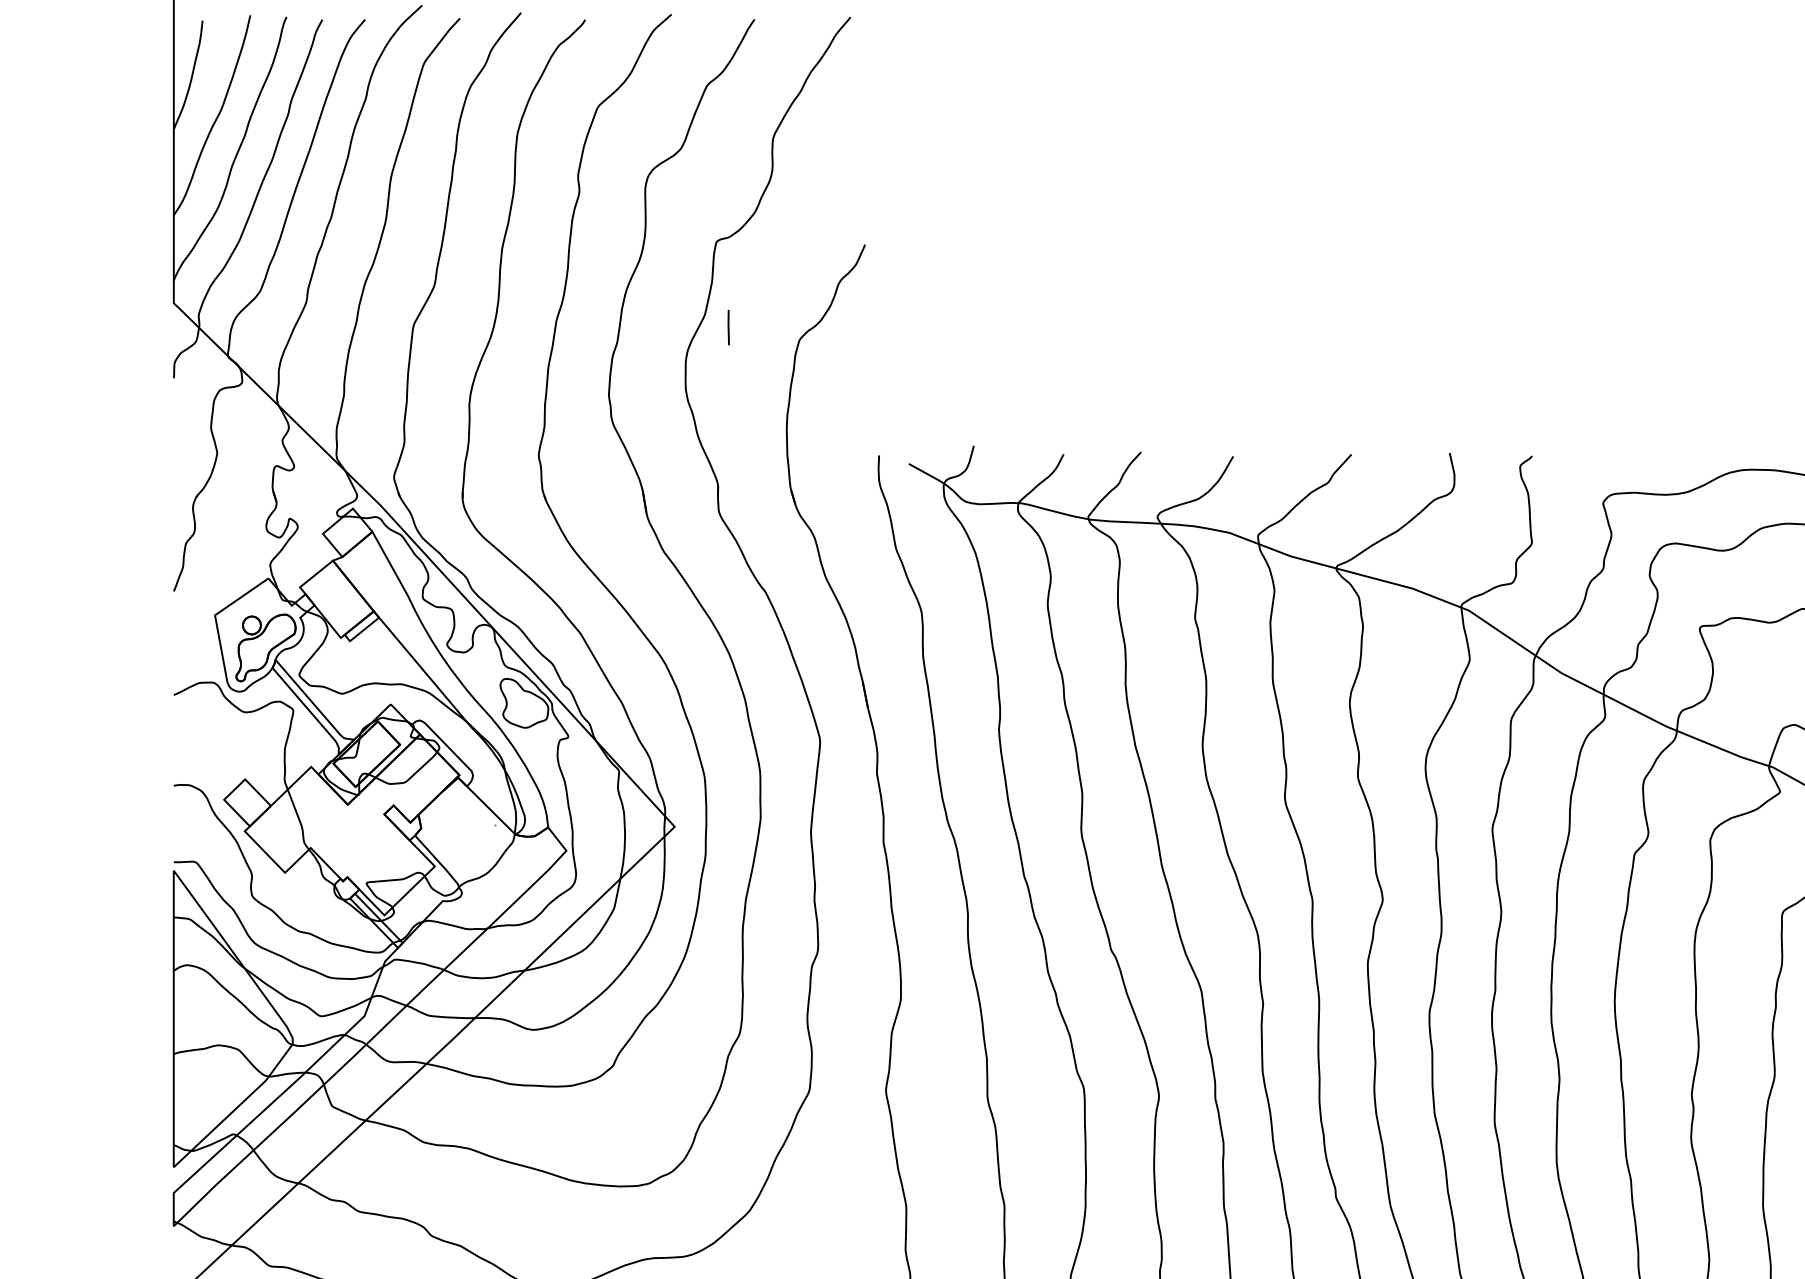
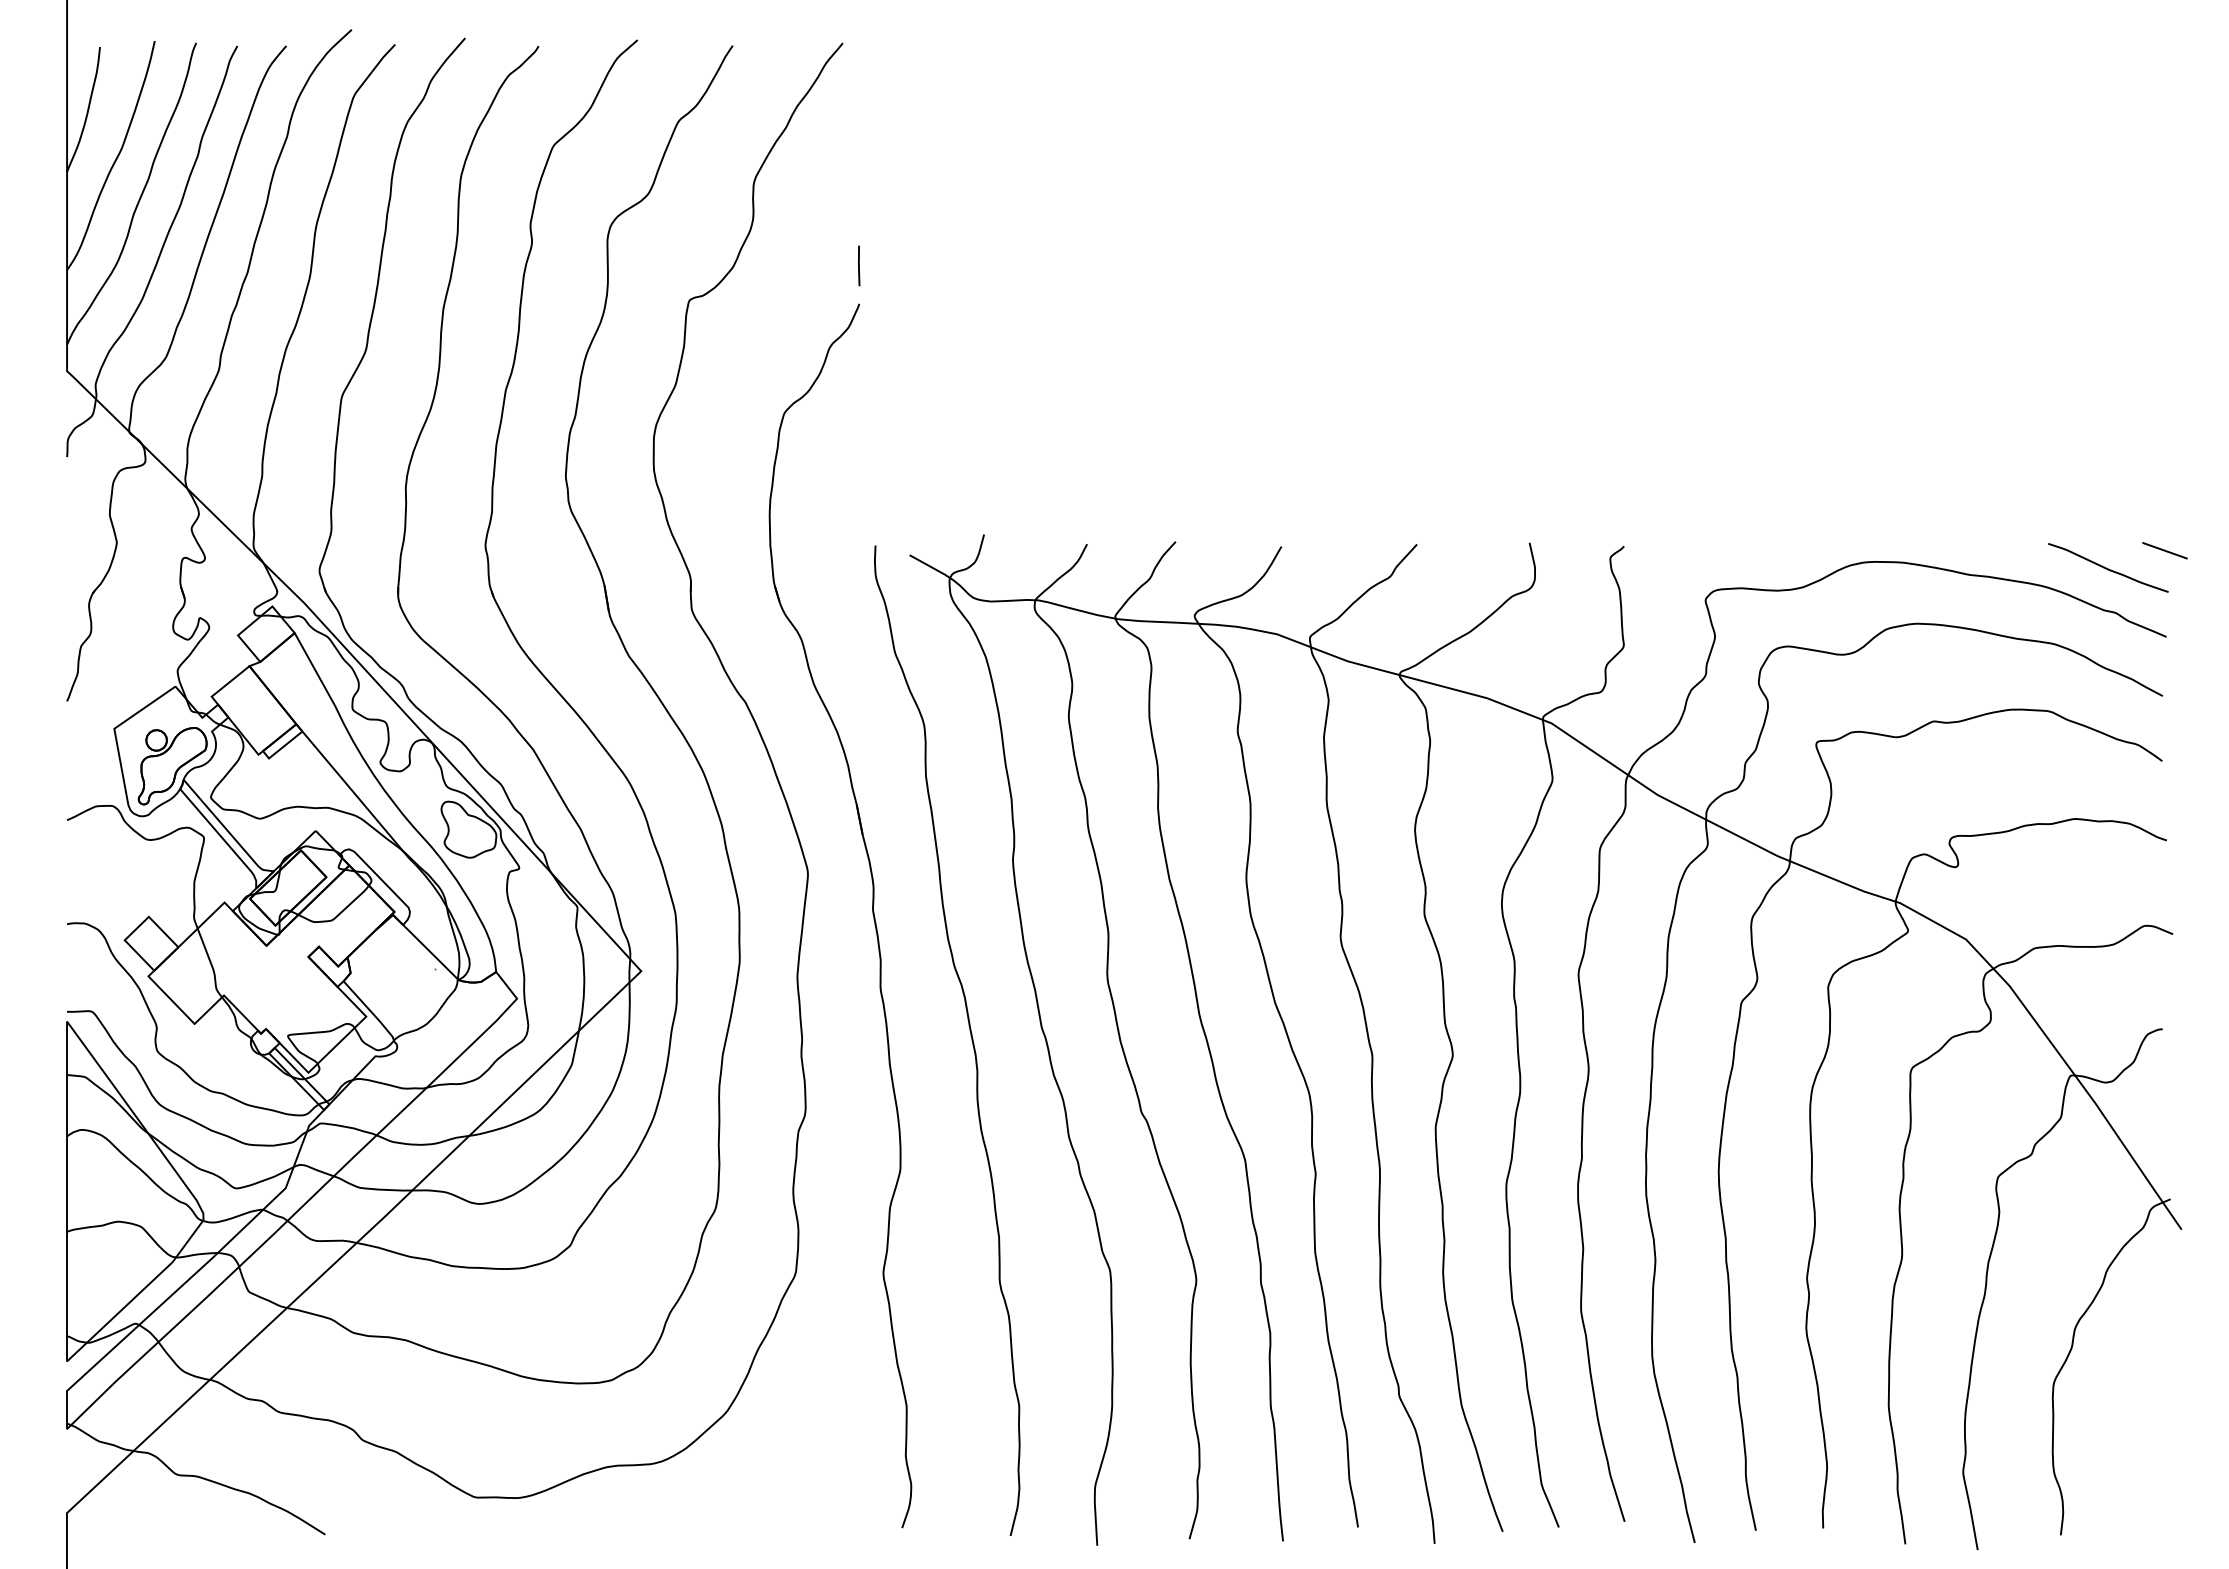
line: (729, 327) -> (859, 265), moved

